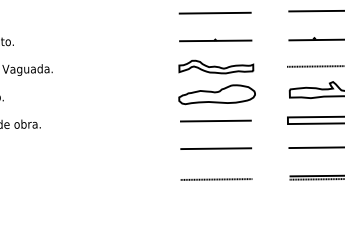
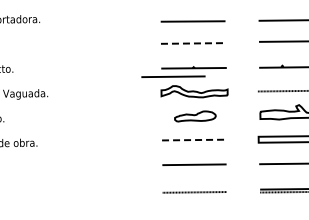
line: (215, 13) -> (193, 43), solid -> dashed
line: (192, 50) -> (173, 76), added
part: (217, 94) -> (195, 116), size x0.6
line: (216, 121) -> (194, 140), solid -> dashed

